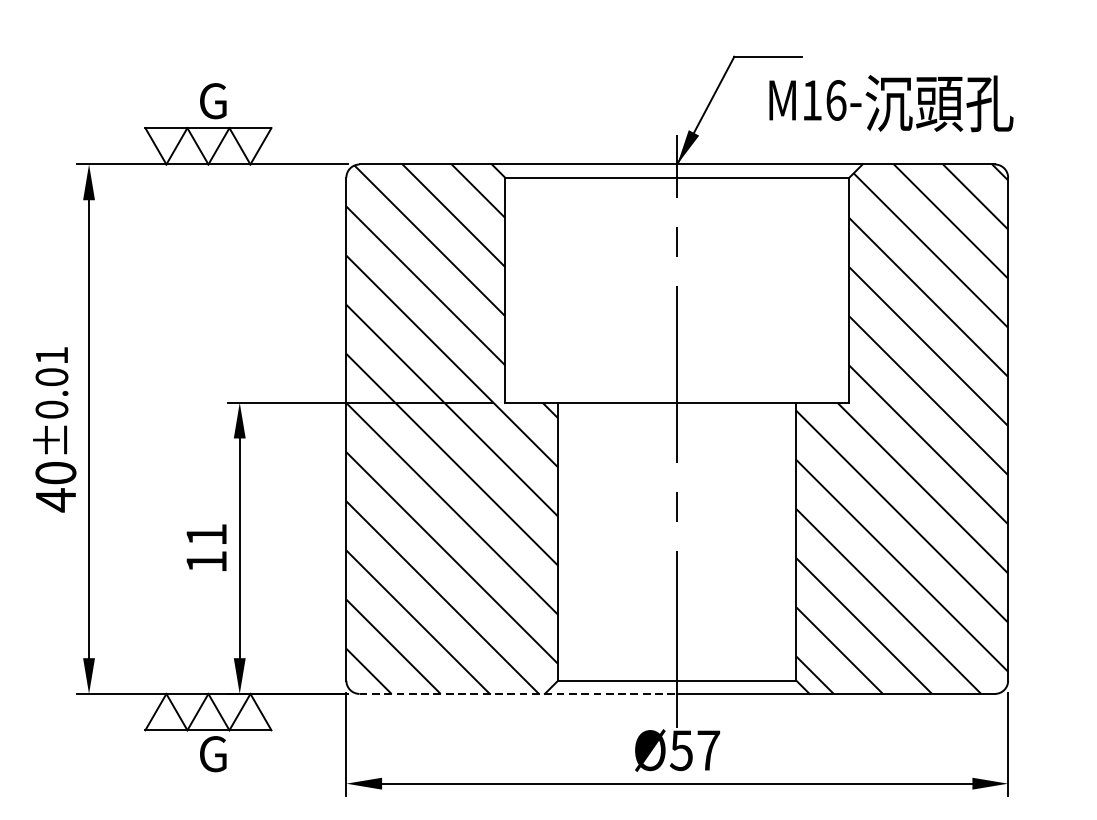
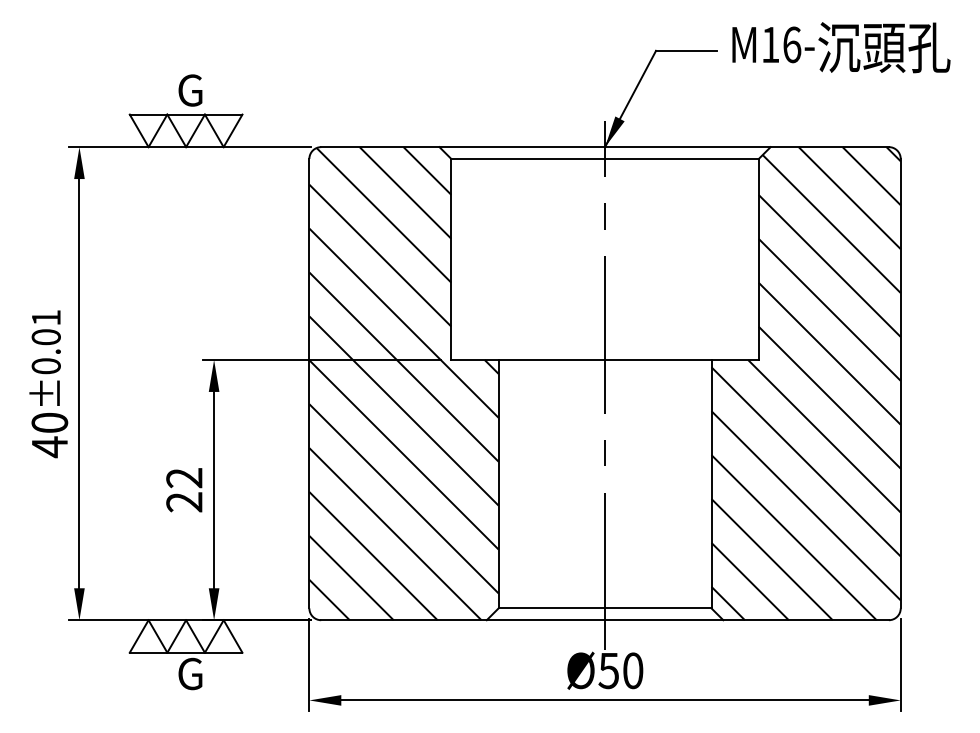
text: (891, 103) -> (841, 47), moved
text: (206, 548) -> (184, 490), 11 -> 22
line: (518, 694) -> (463, 620), dashed -> solid
text: (709, 750) -> (633, 670), Ø57 -> Ø50

